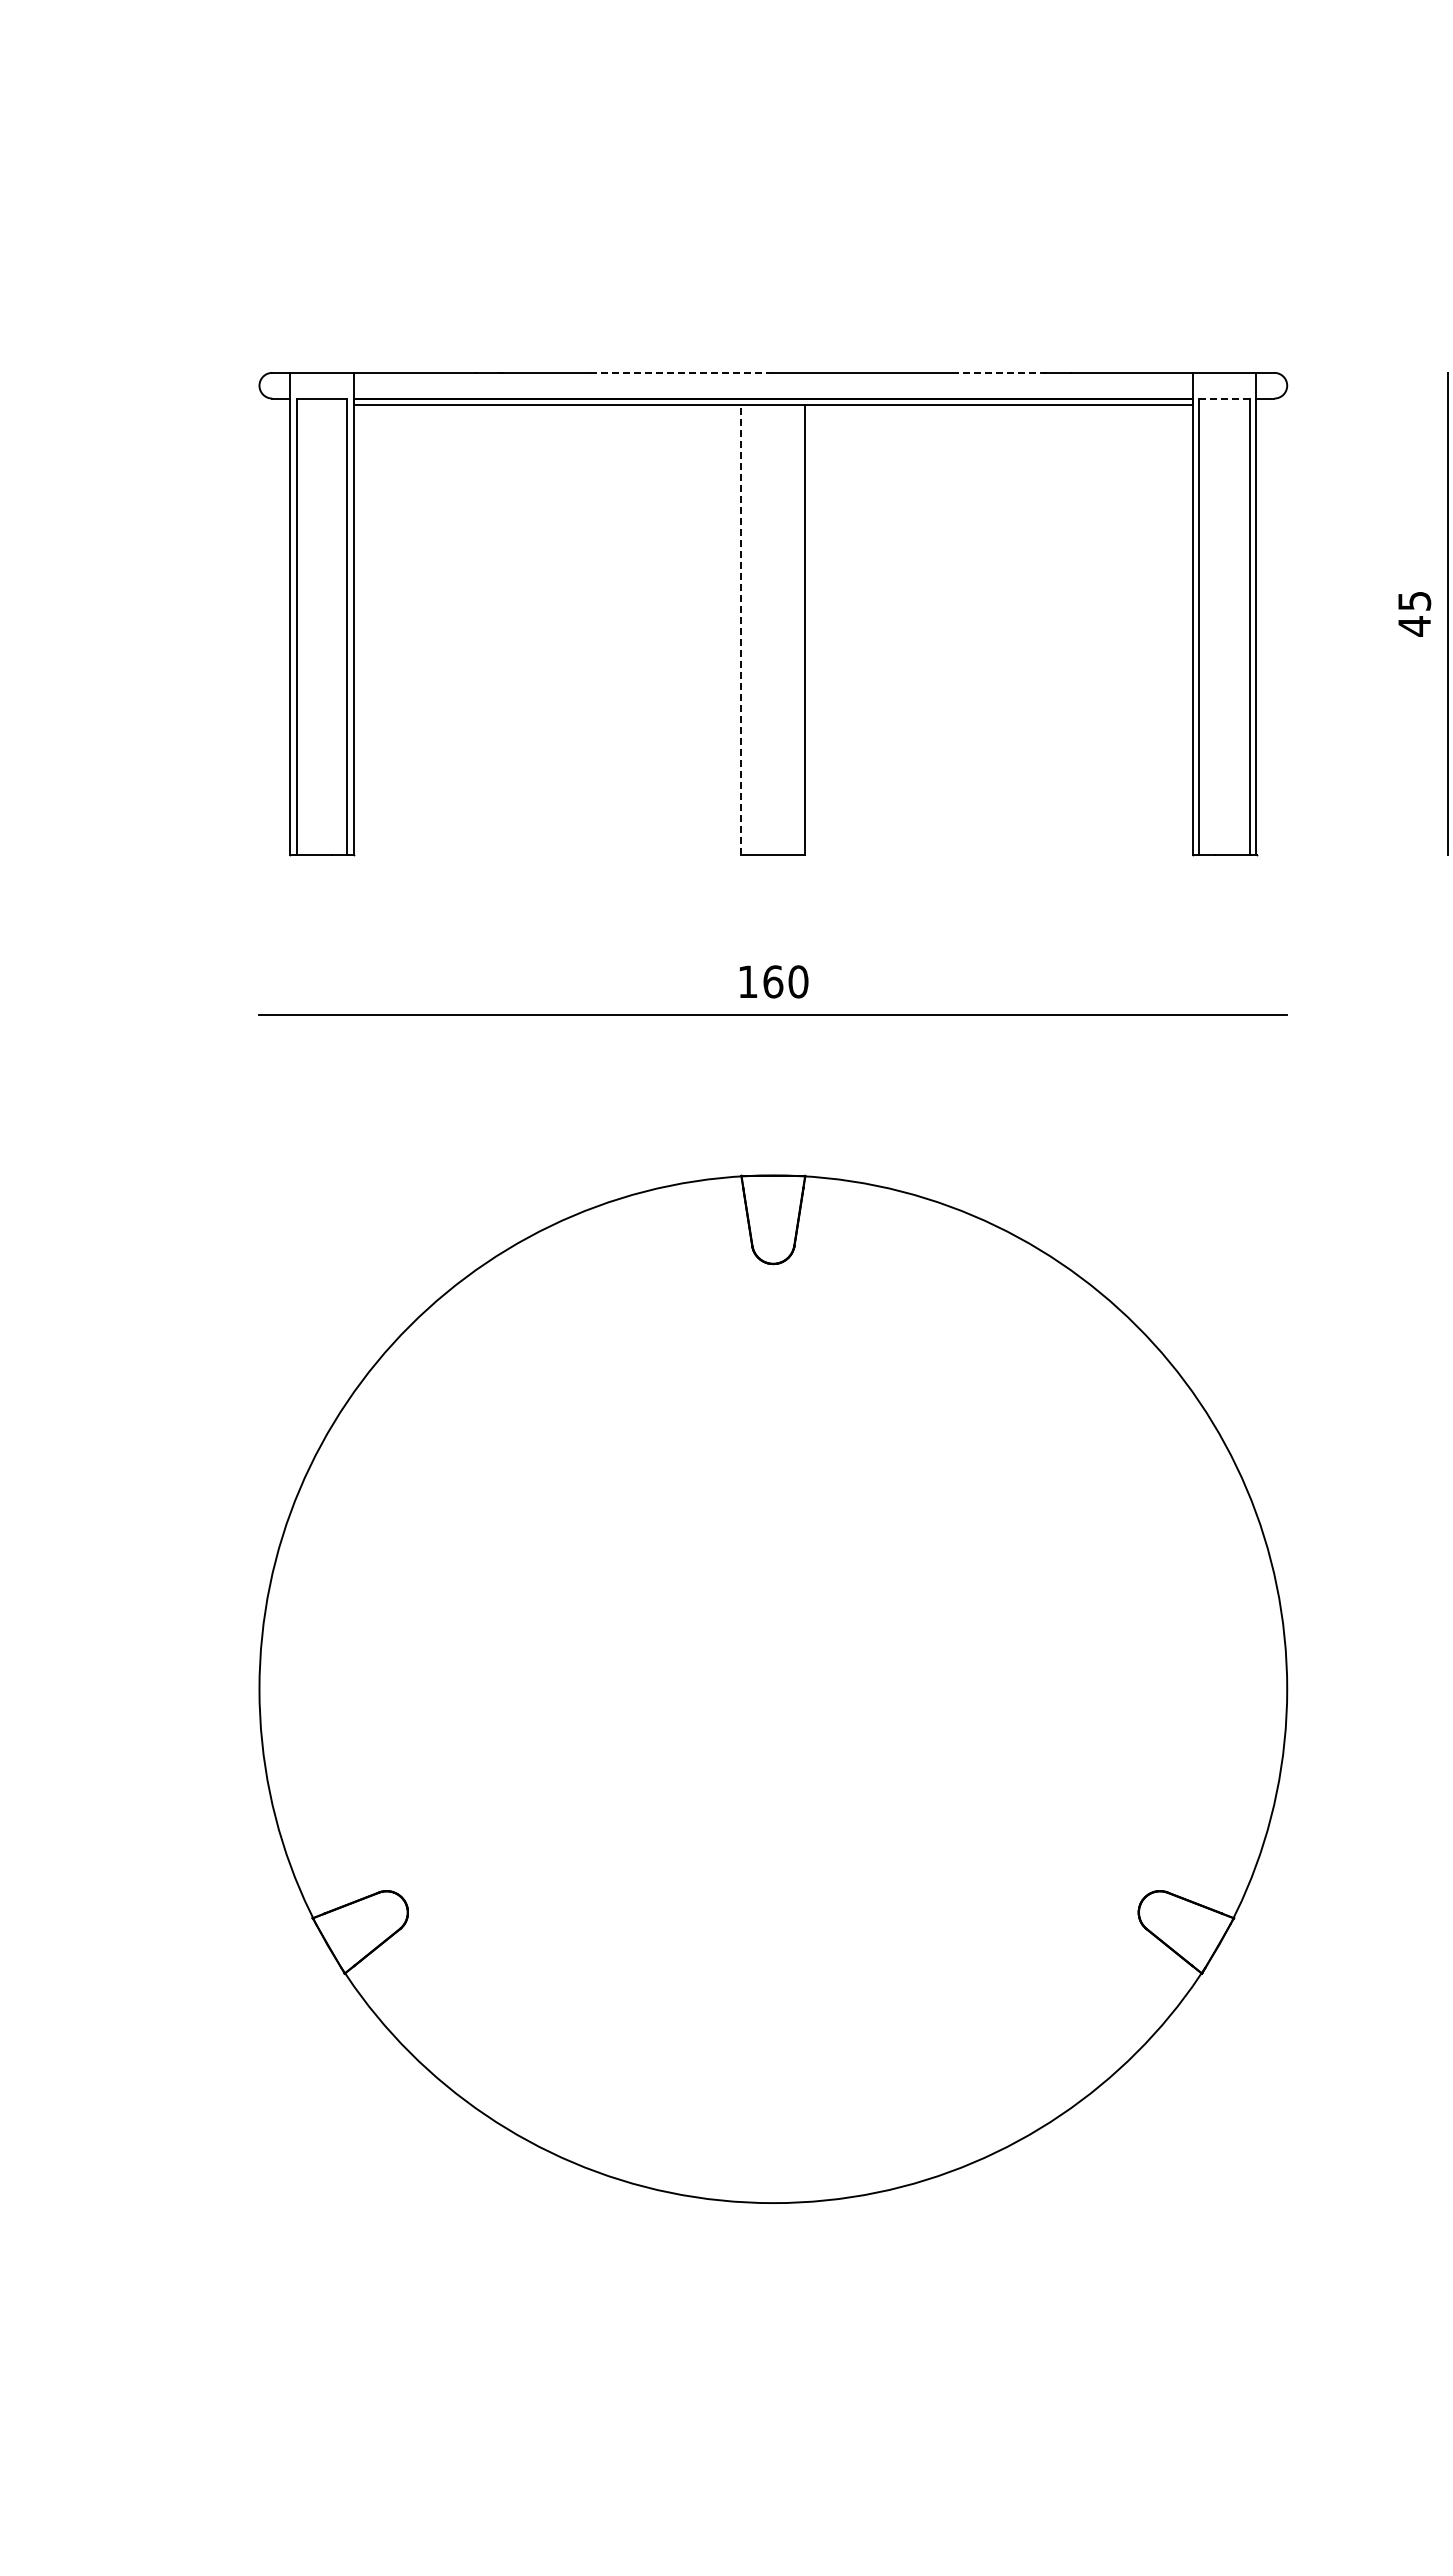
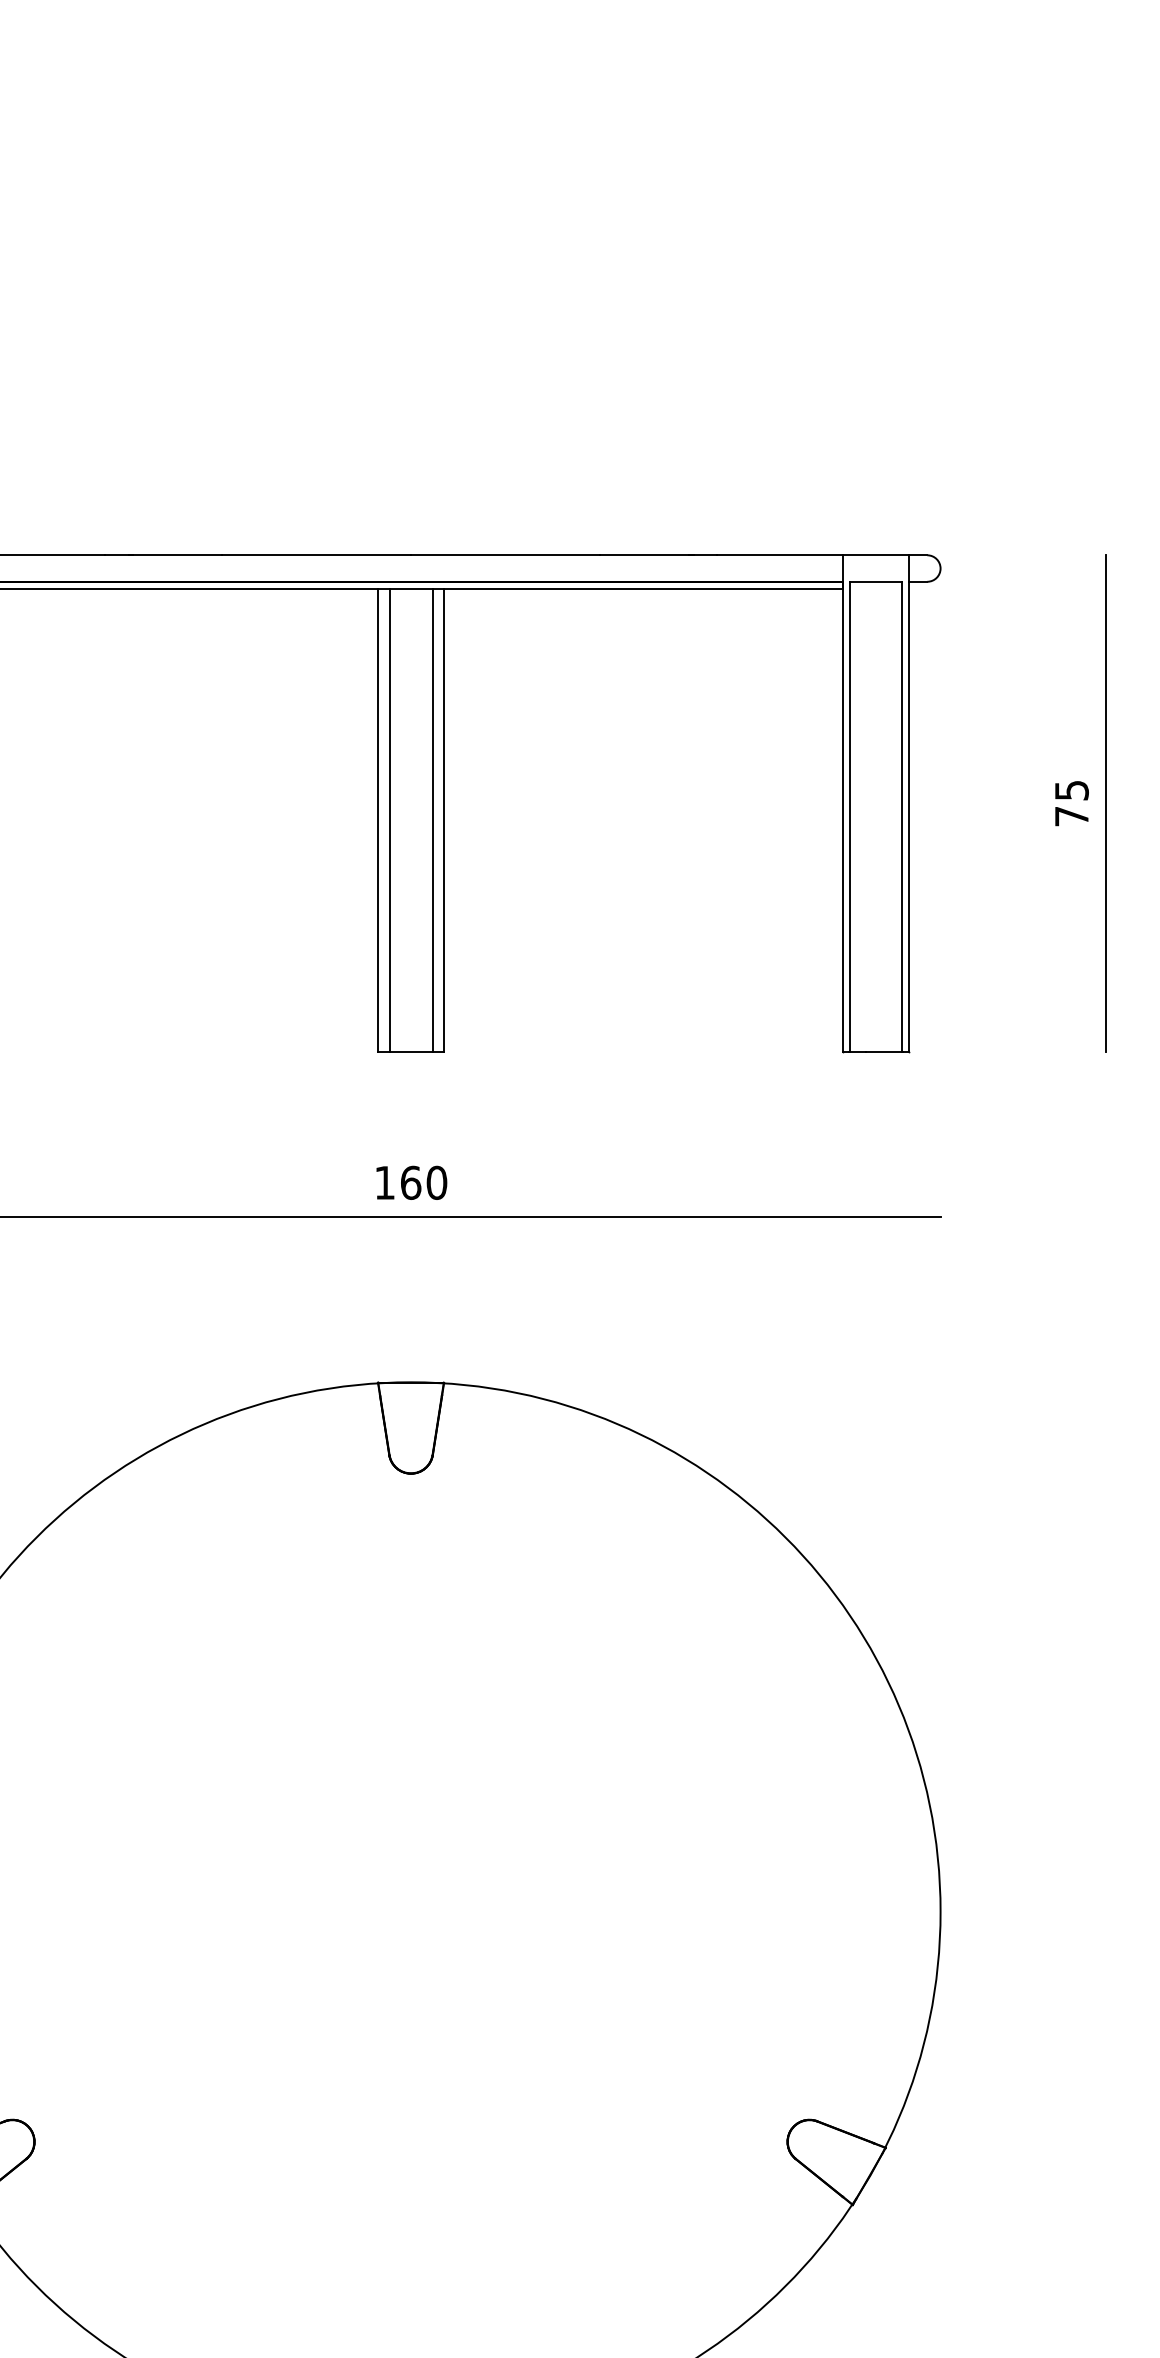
line: (681, 372) -> (316, 554), dashed -> solid
line: (1001, 372) -> (646, 554), dashed -> solid
line: (1224, 398) -> (875, 581), dashed -> solid
text: (1414, 626) -> (1071, 816), 45 -> 75
line: (741, 629) -> (378, 819), dashed -> solid
line: (752, 629) -> (389, 819), added
line: (794, 629) -> (432, 819), added

